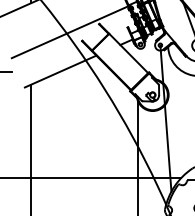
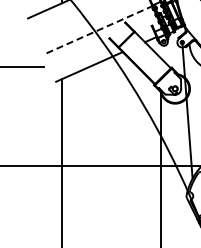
line: (70, 32) -> (98, 30), solid -> dashed

